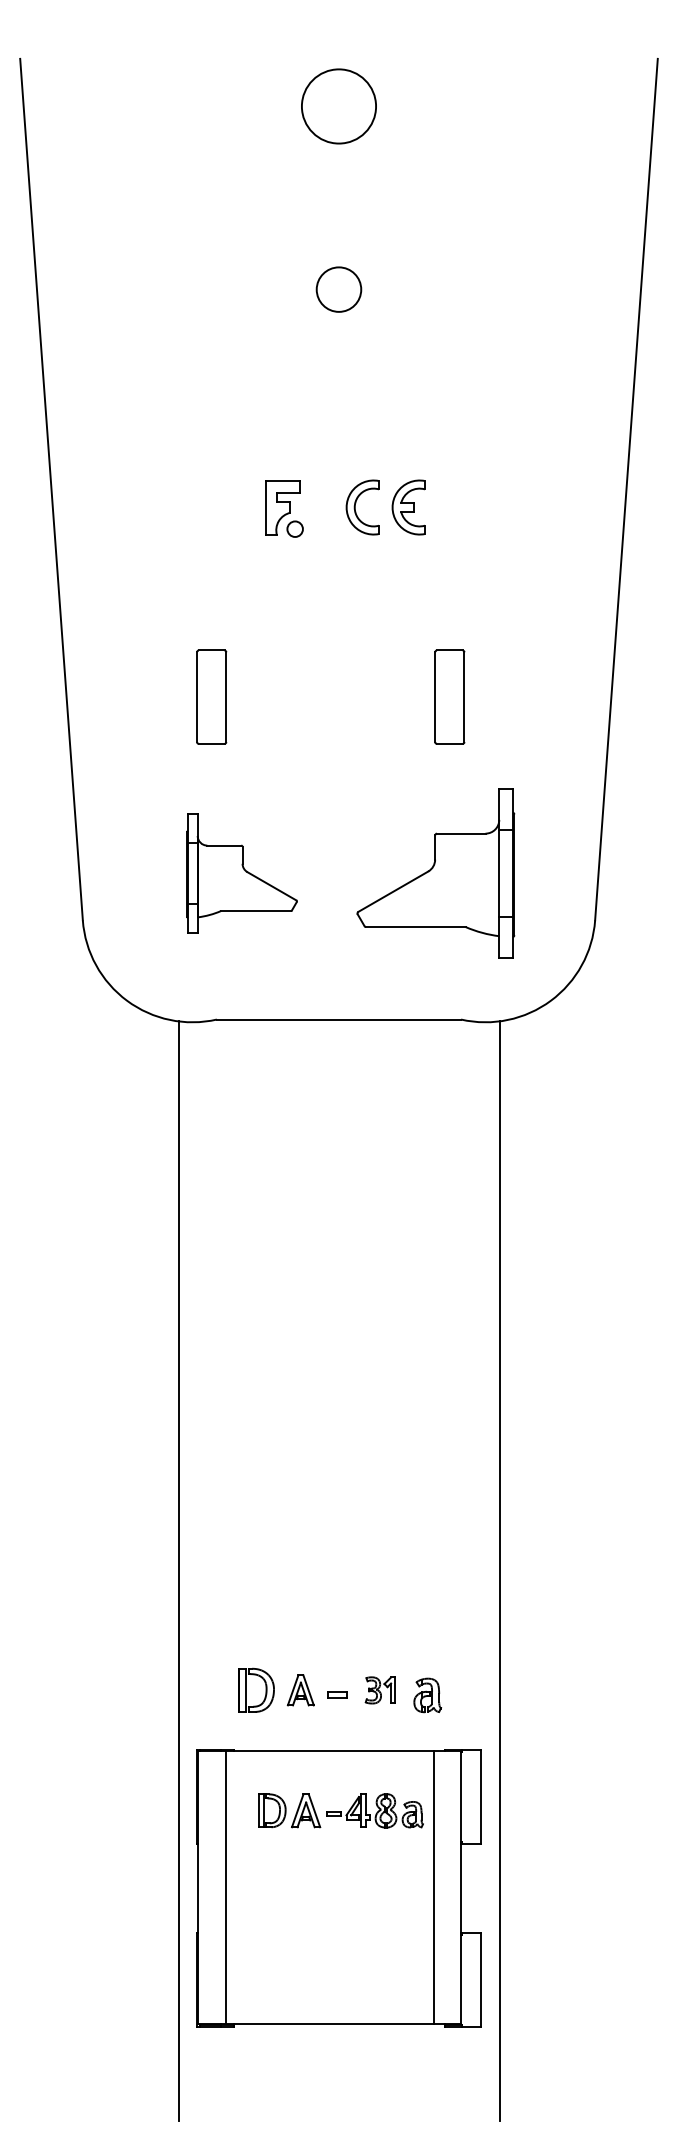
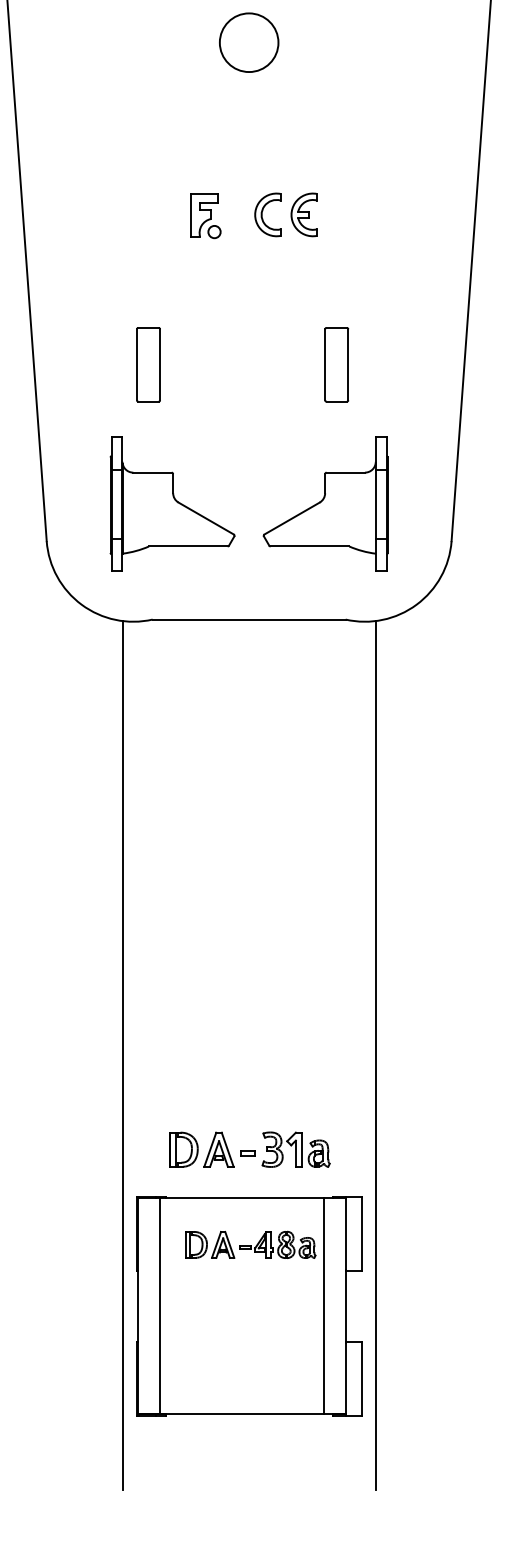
circle: (338, 289) -> (248, 42), size x1.67
part: (241, 873) -> (172, 504), size x1.43
part: (300, 1689) -> (218, 1149), size x1.43
part: (380, 1690) -> (281, 1149), size x1.67

